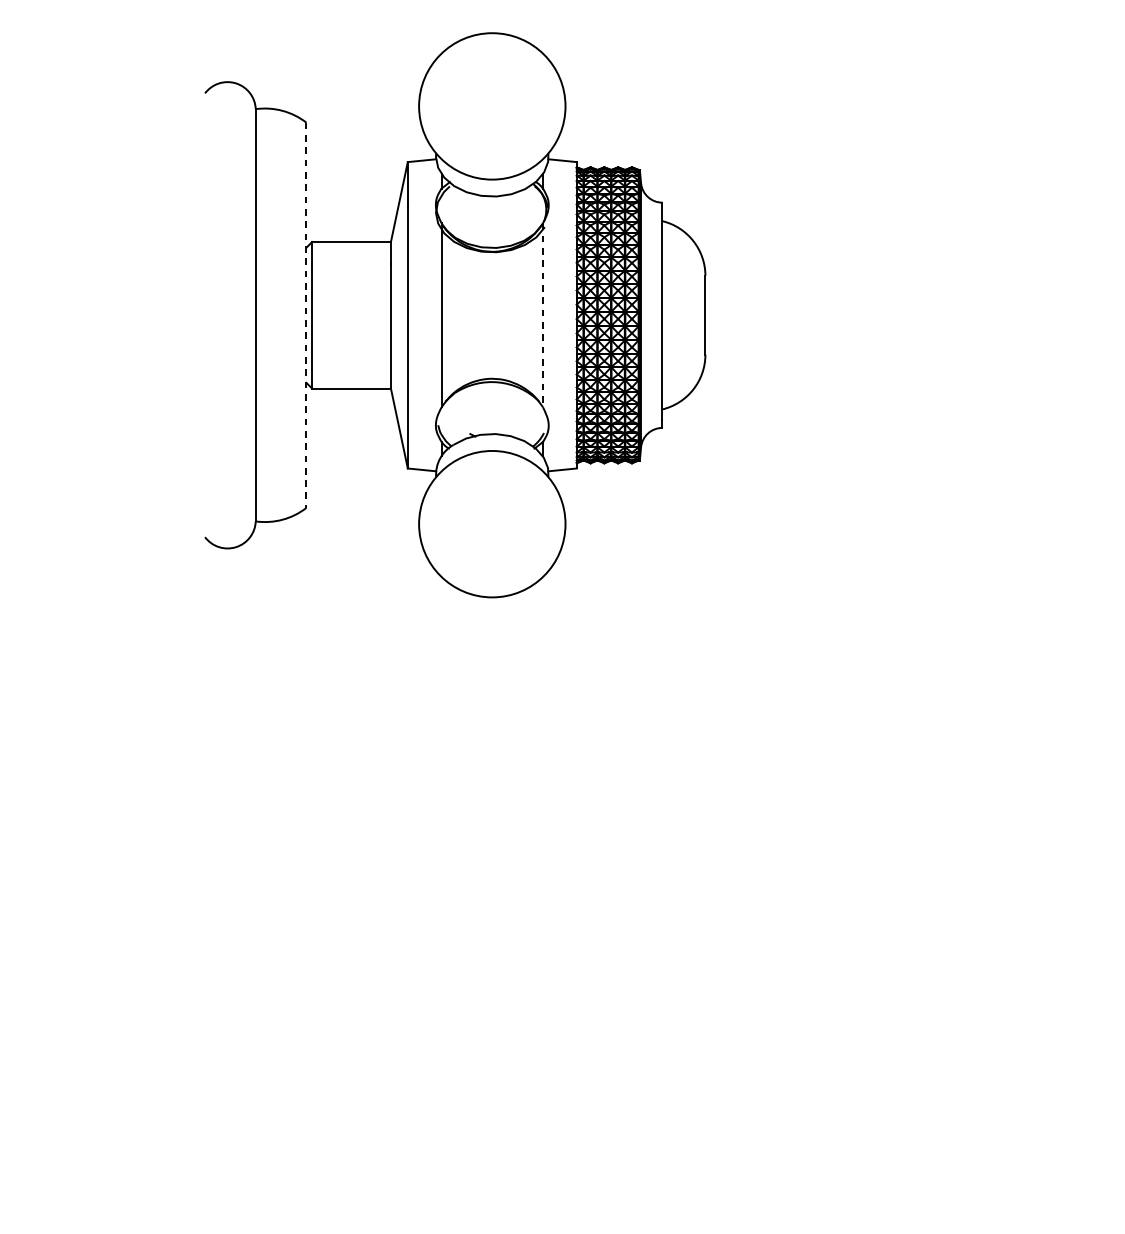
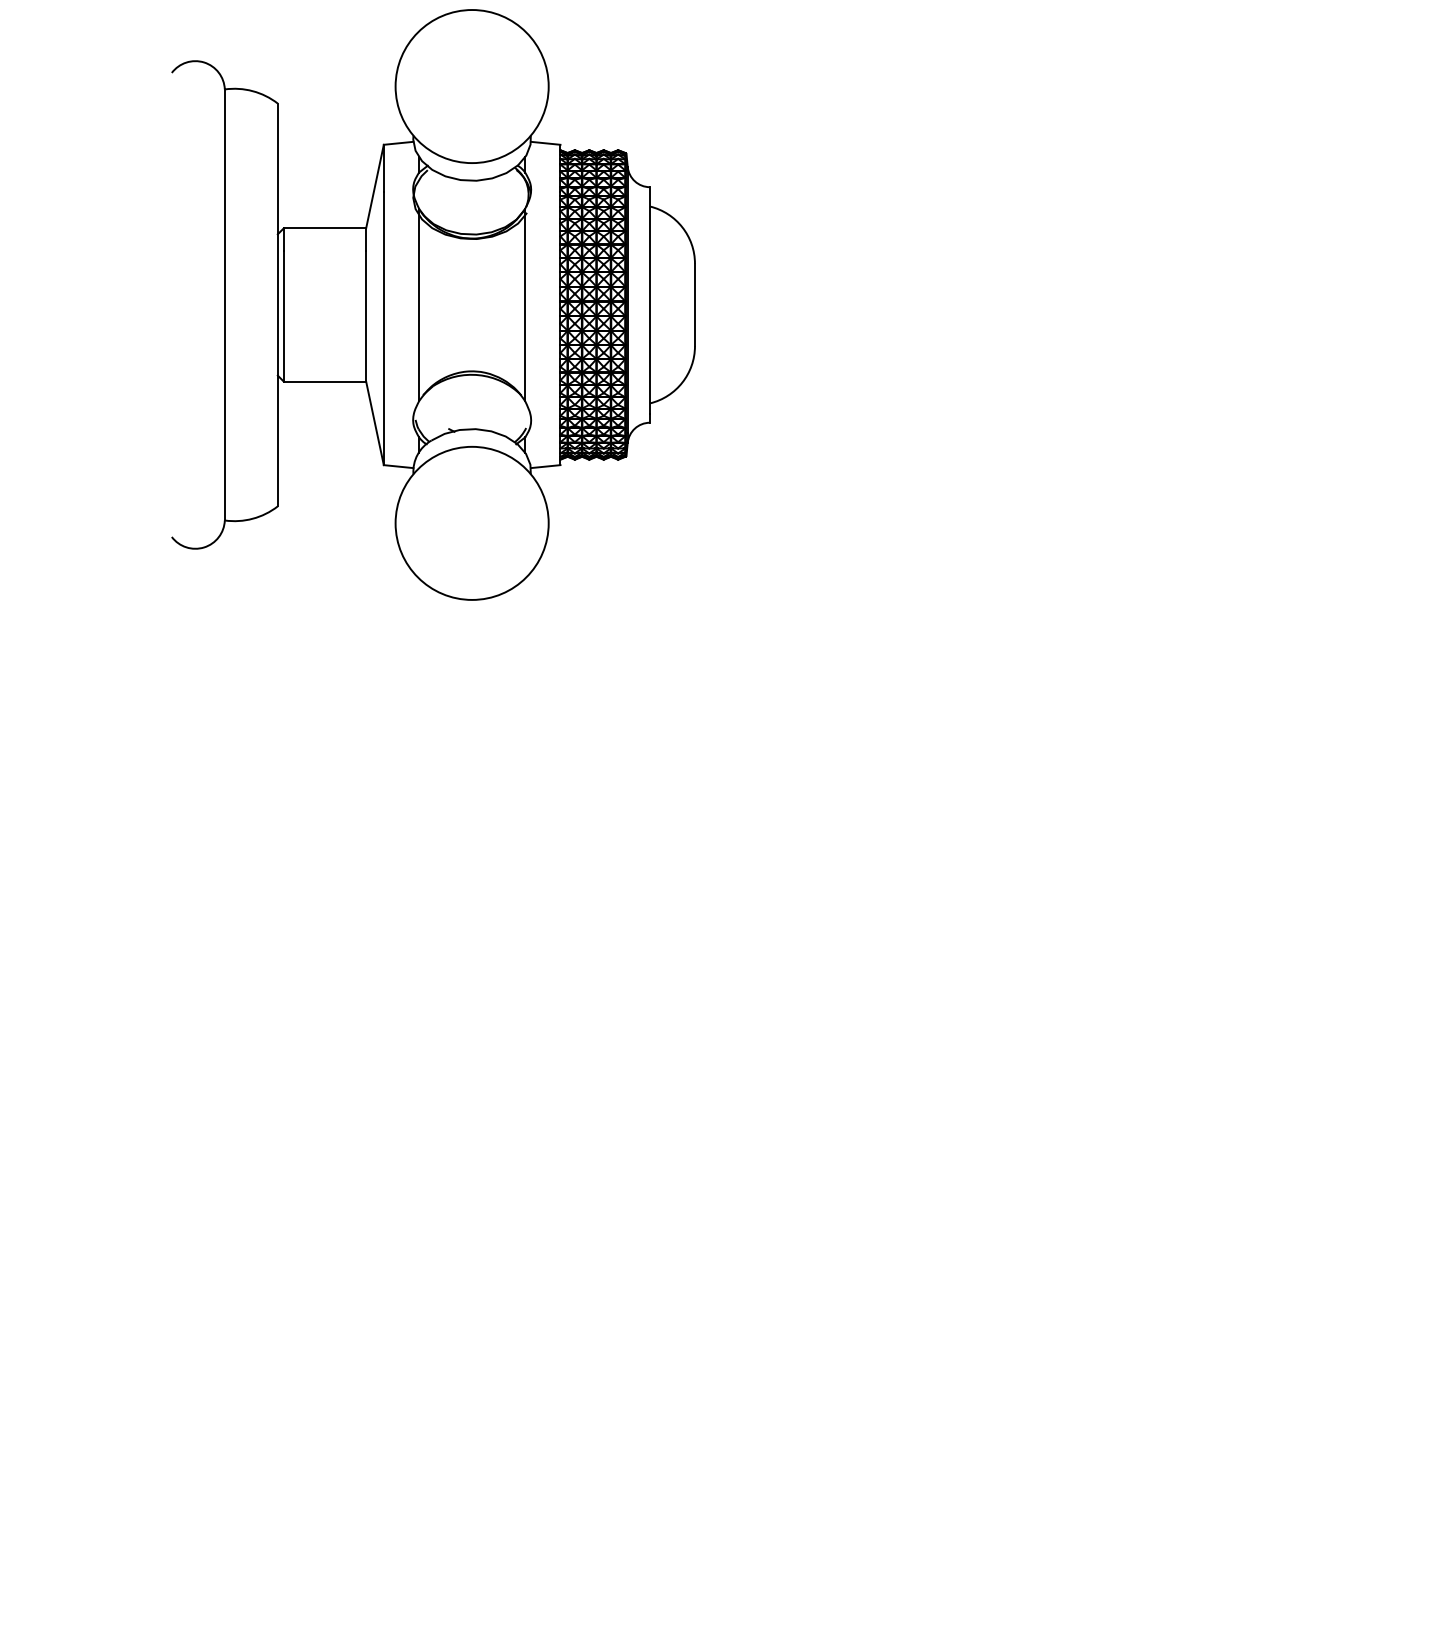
line: (306, 315) -> (277, 305), dashed -> solid
line: (543, 315) -> (525, 305), dashed -> solid

